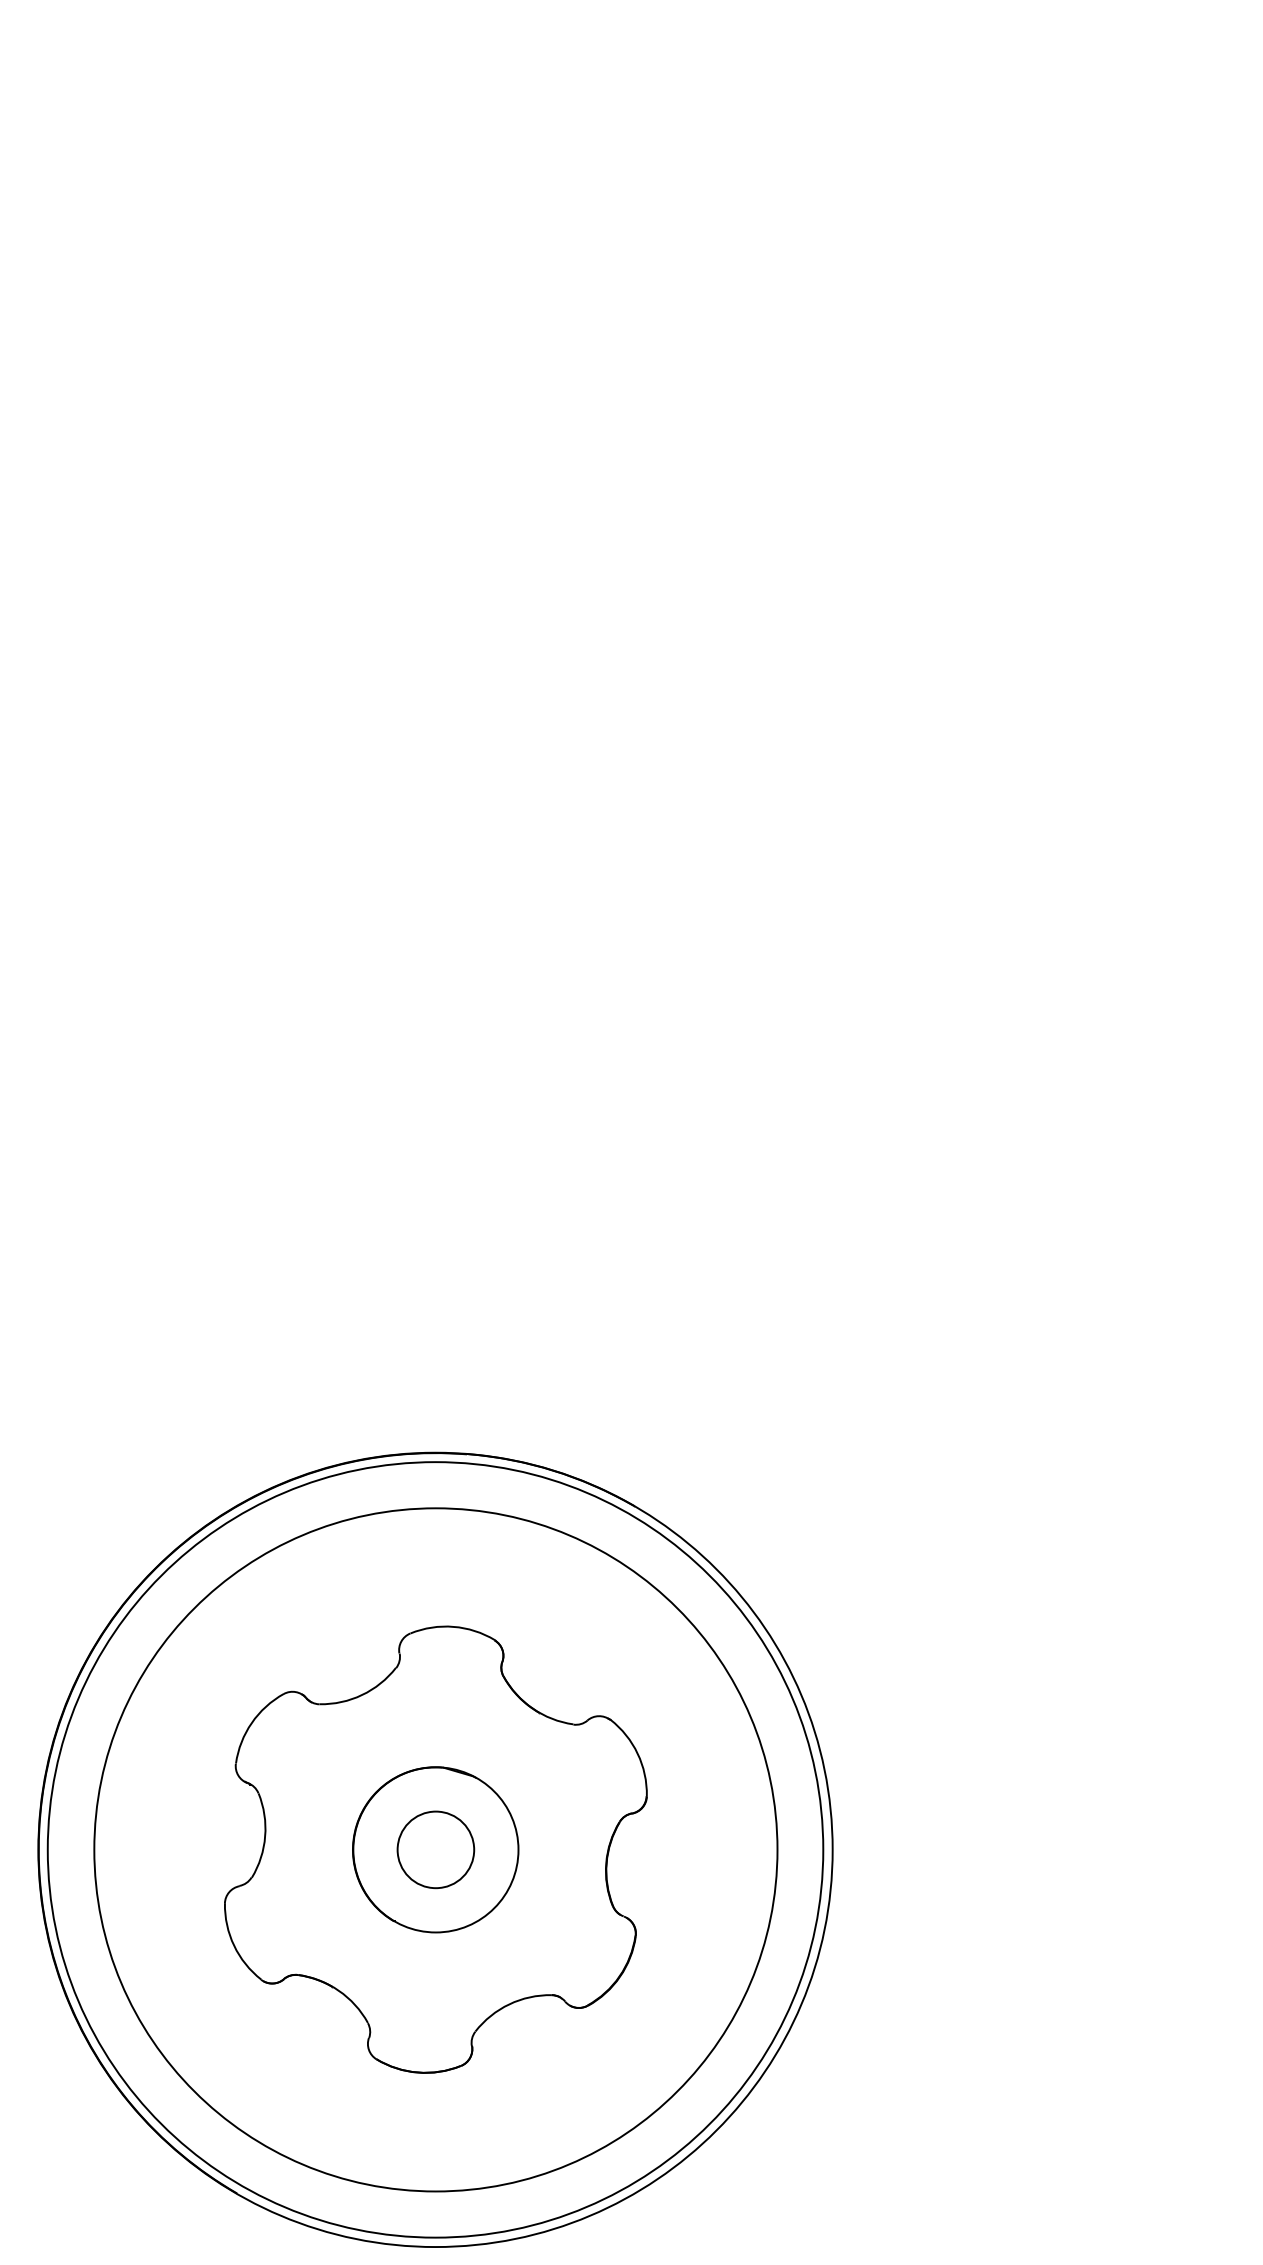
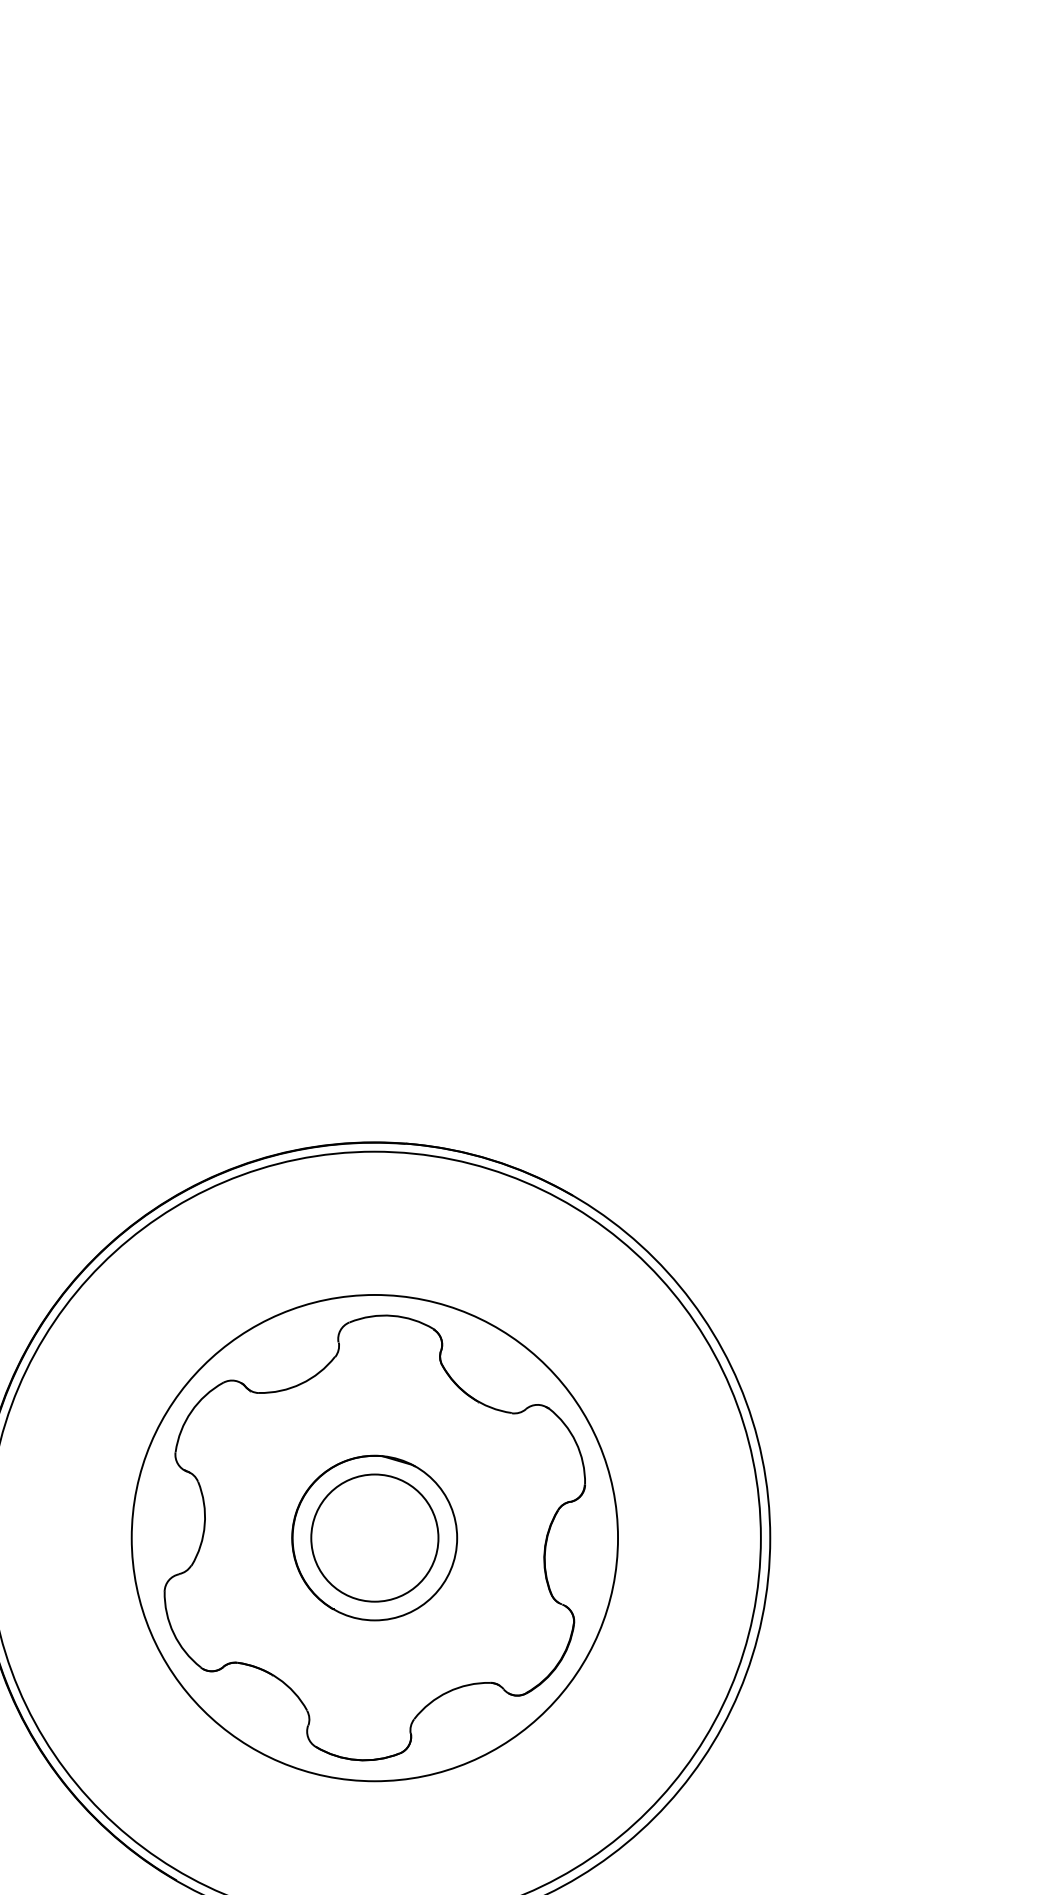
circle: (435, 1849) -> (374, 1537), size x0.71
circle: (435, 1849) -> (374, 1537), size x1.67

